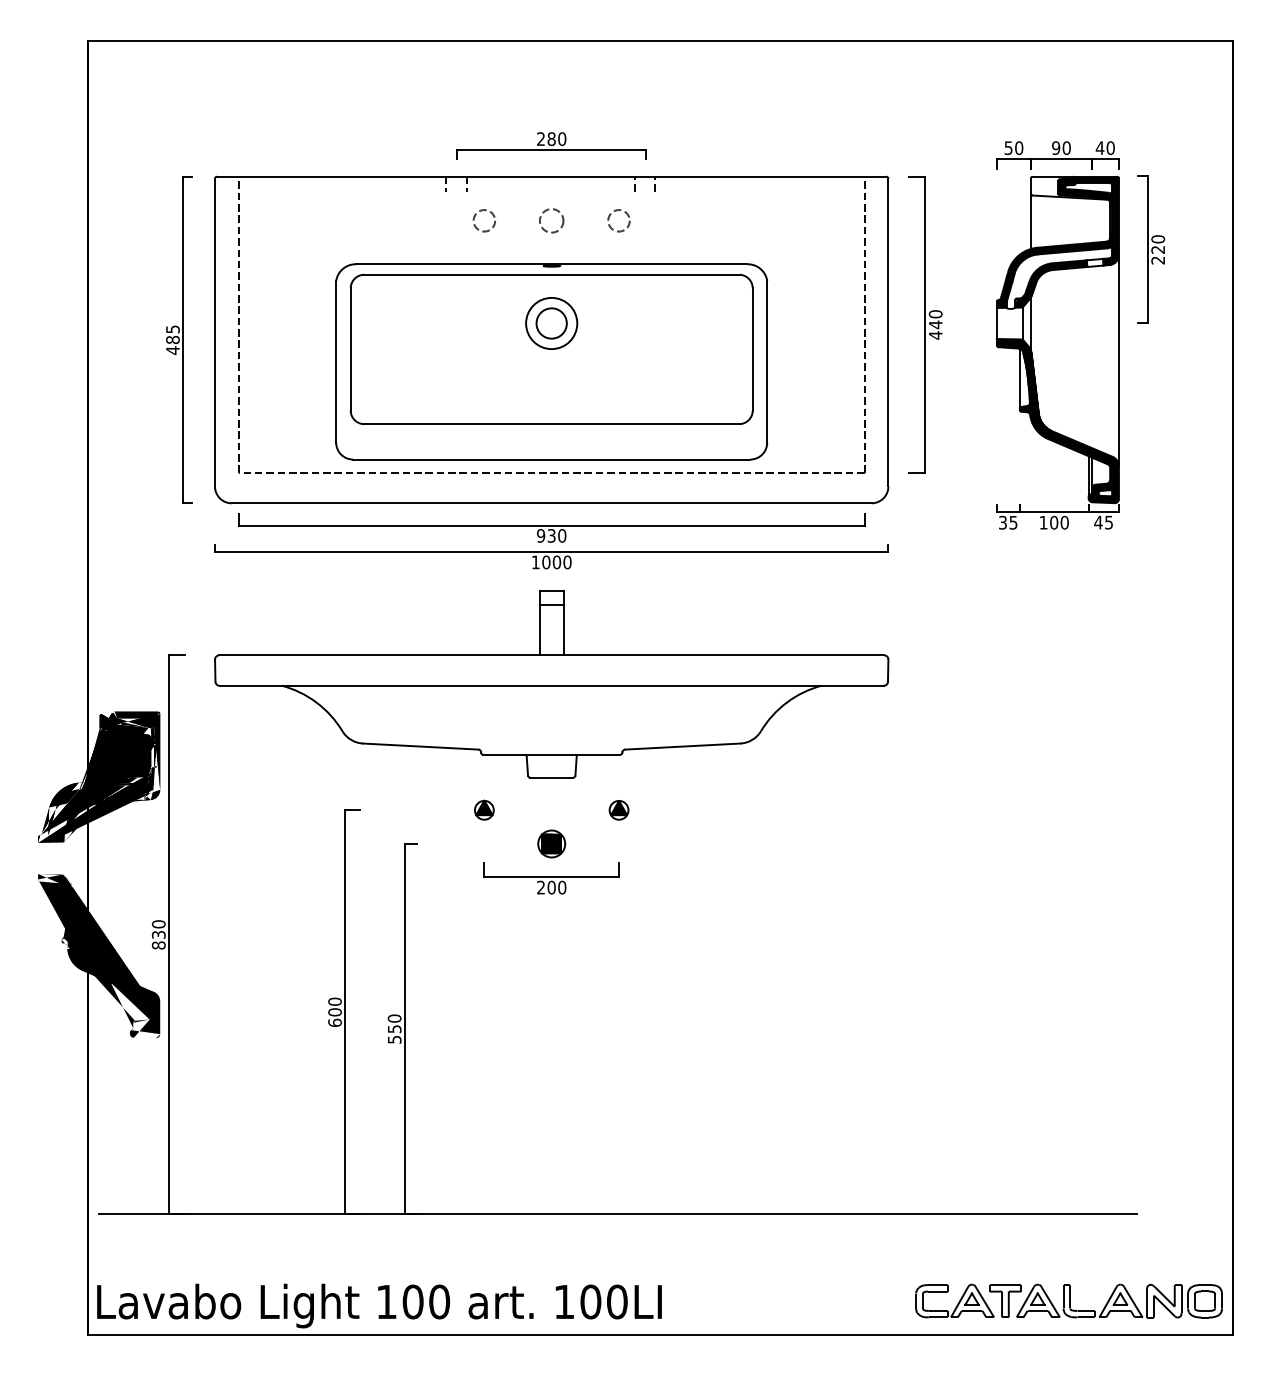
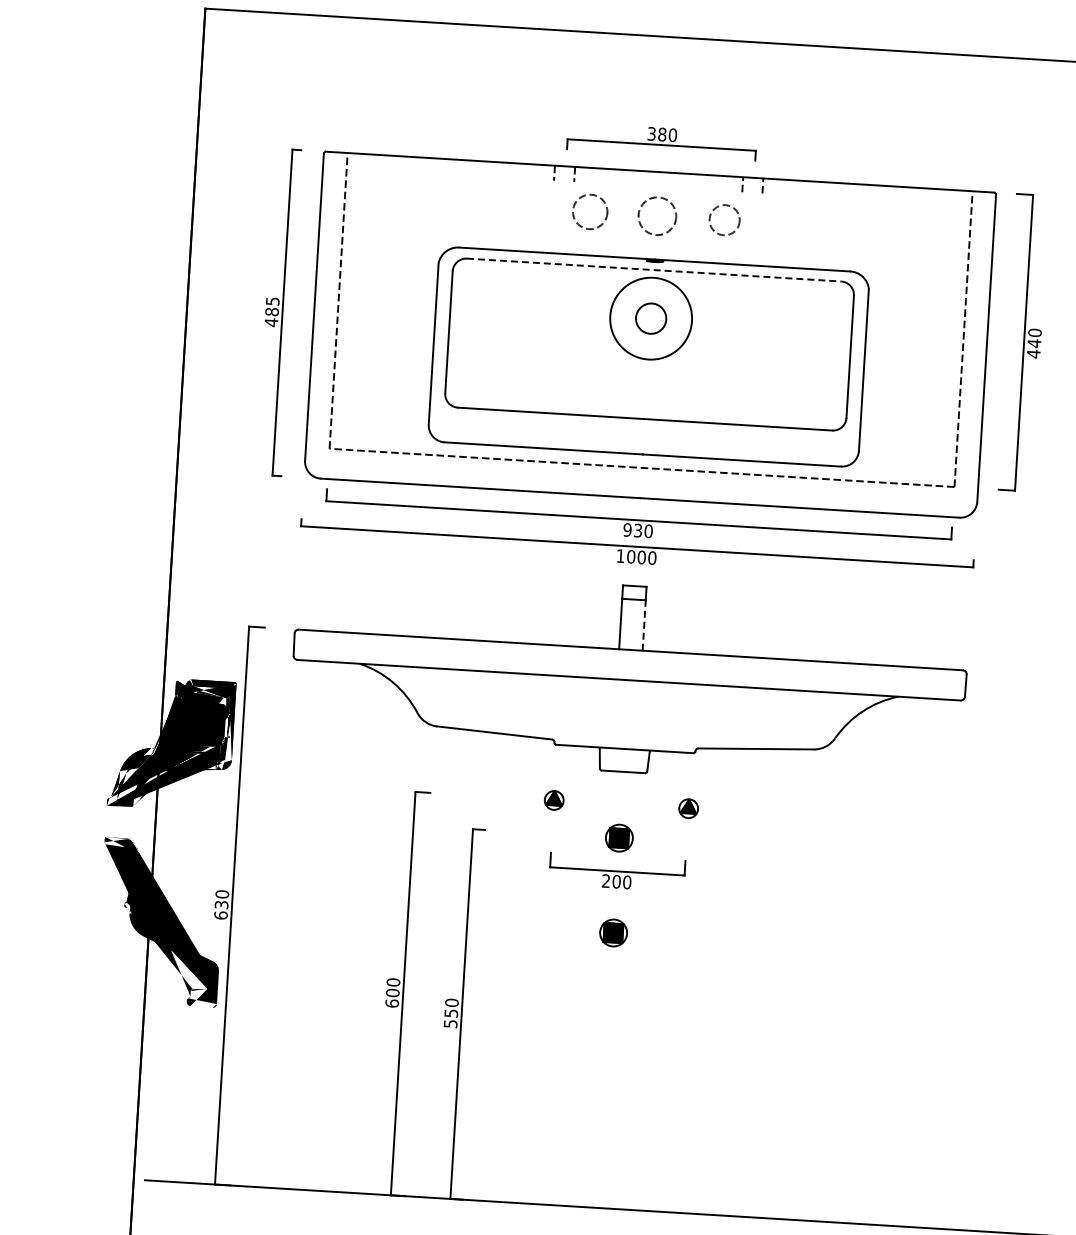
text: (540, 139) -> (651, 134), 280 -> 380
circle: (484, 220) -> (590, 211), size x1.6
circle: (551, 220) -> (657, 215), size x1.6
circle: (618, 220) -> (724, 219), size x1.4
line: (551, 274) -> (653, 269), solid -> dashed
circle: (551, 323) -> (650, 318), size x1.6
line: (563, 629) -> (644, 624), solid -> dashed
part: (551, 938) -> (613, 932), added
text: (158, 945) -> (220, 915), 830 -> 630

